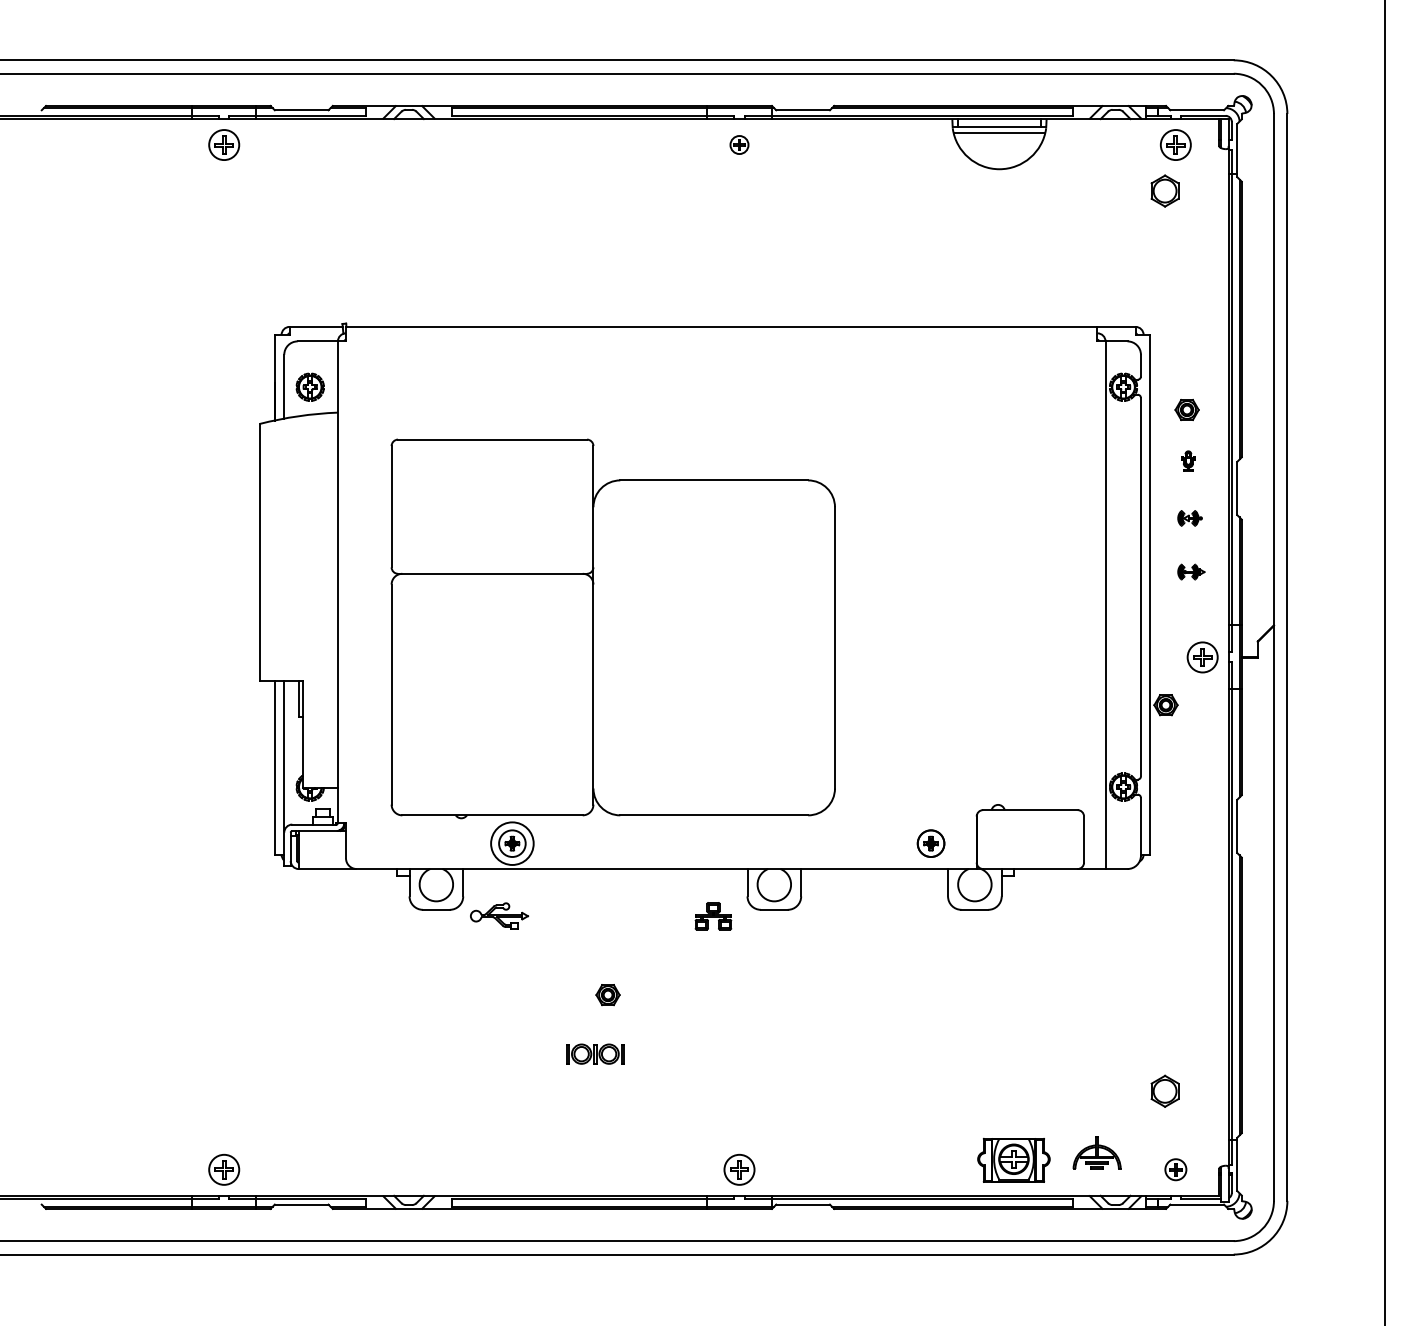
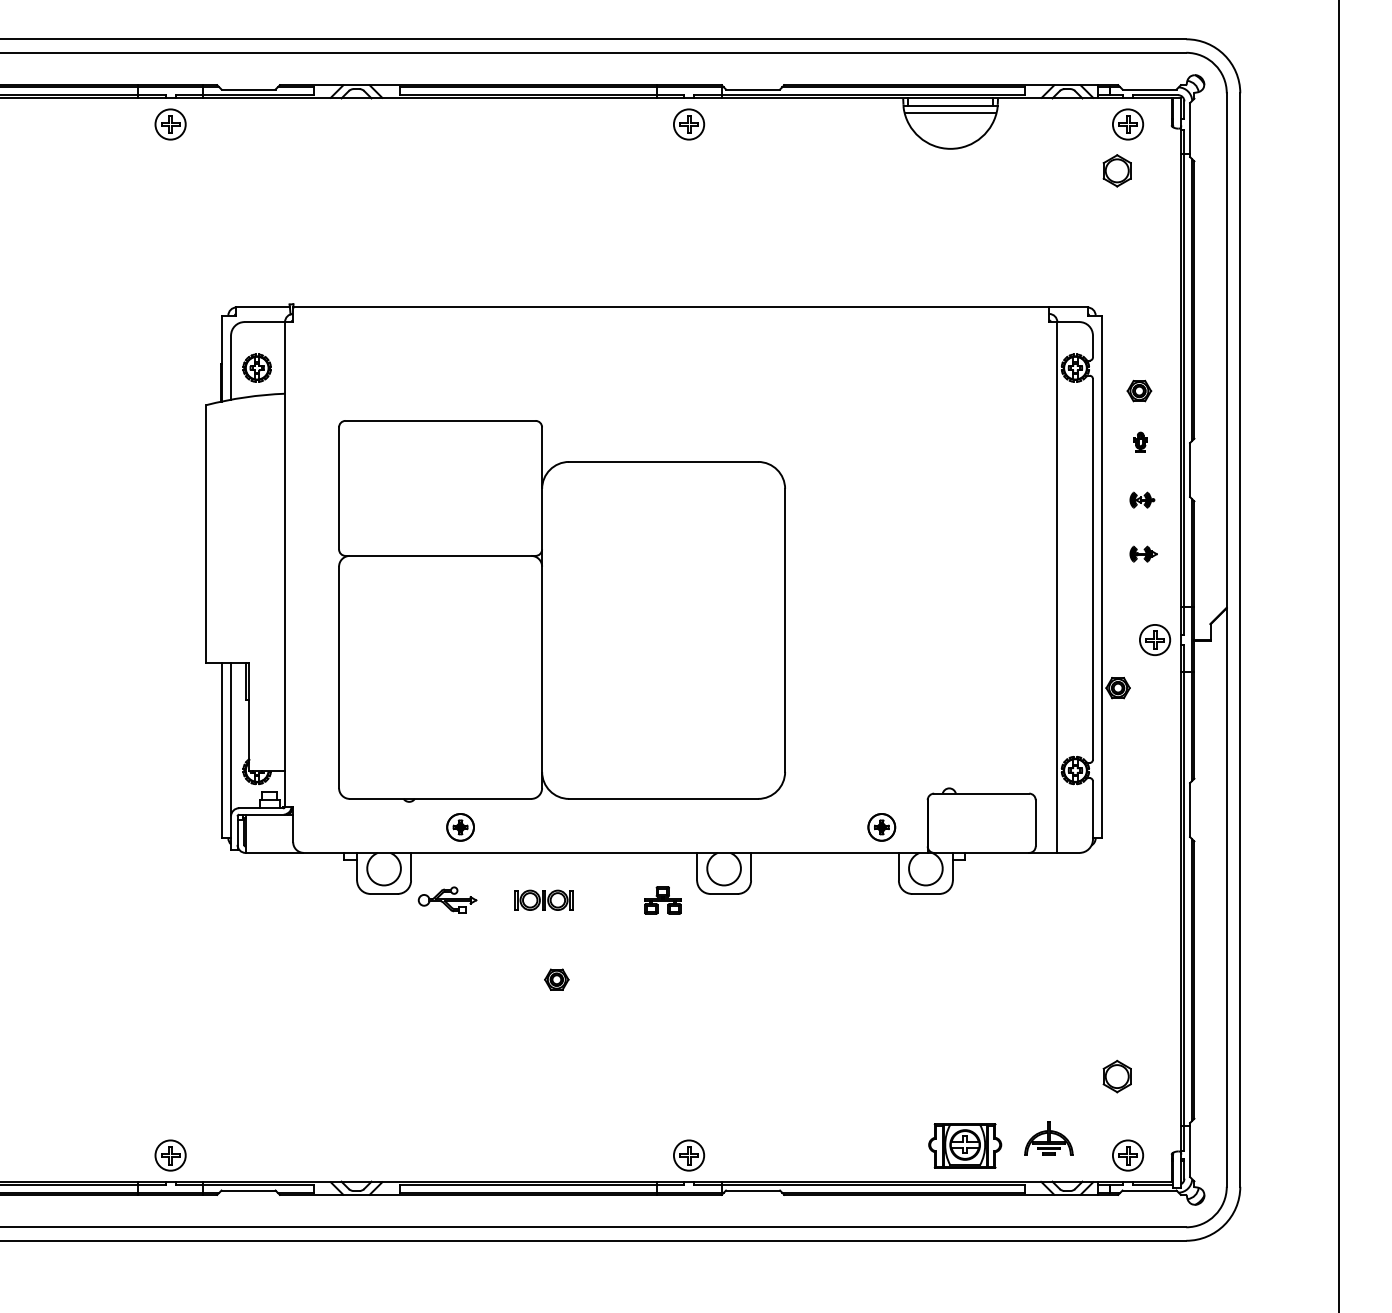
part: (739, 144) -> (689, 123), size x1.67
circle: (512, 843) -> (460, 827), size x0.62
part: (595, 1053) -> (544, 899), moved
part: (1175, 1169) -> (1127, 1155), size x1.43

